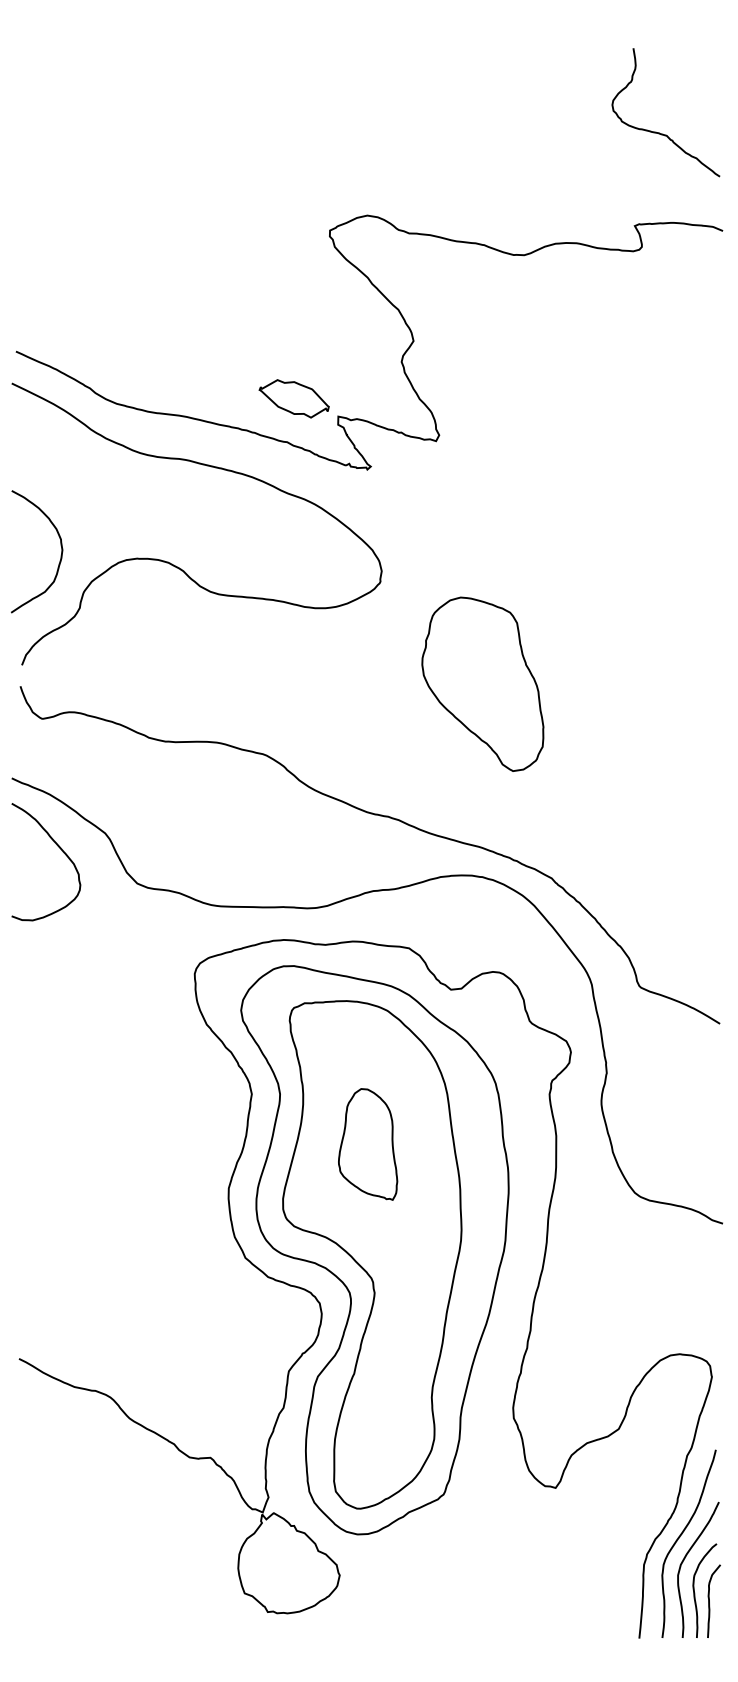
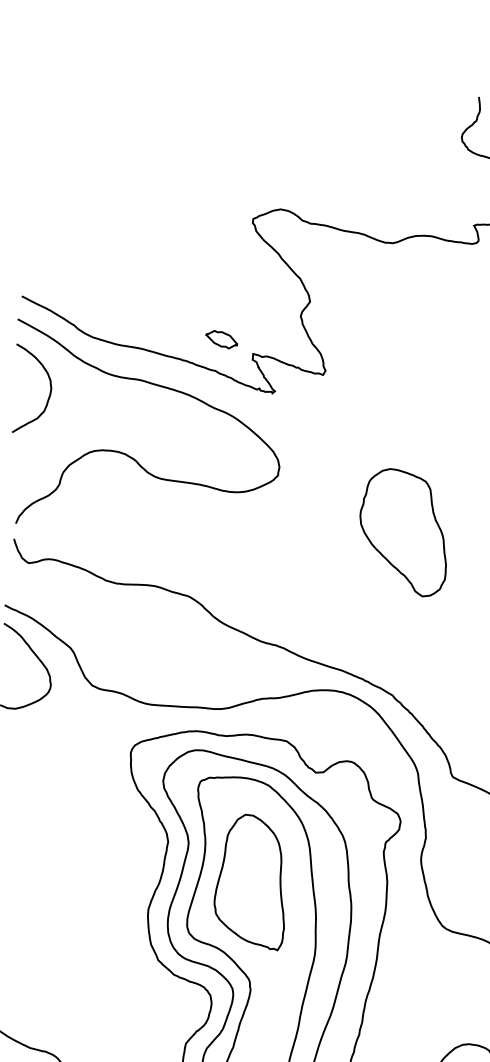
part: (293, 398) -> (221, 339), size x0.62
curve: (60, 555) -> (49, 392), moved
part: (482, 683) -> (403, 531), moved
part: (367, 1144) -> (250, 882), size x1.67

